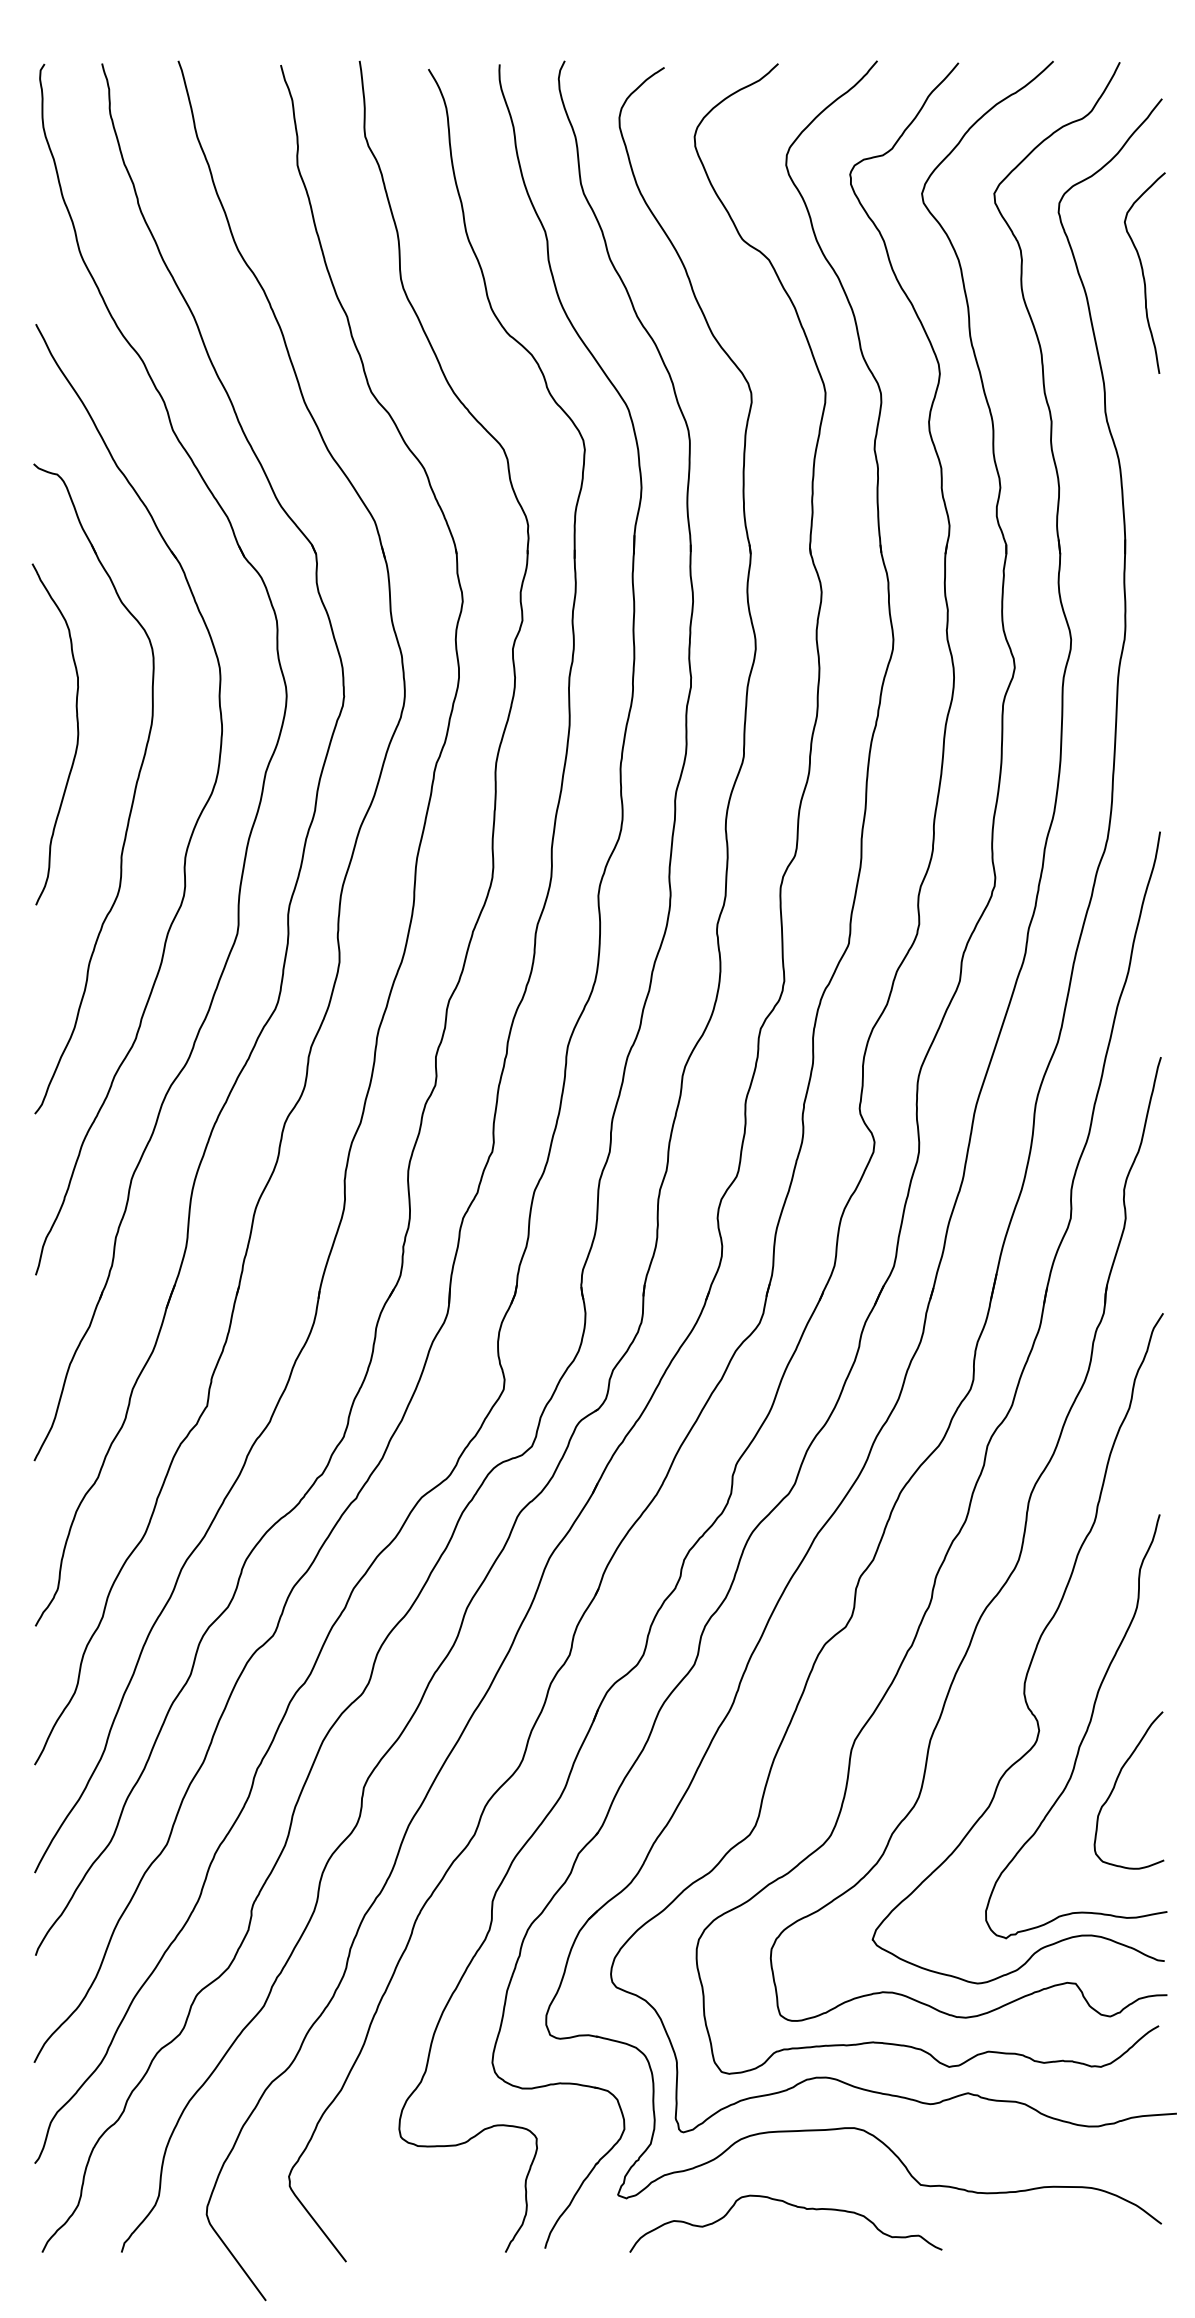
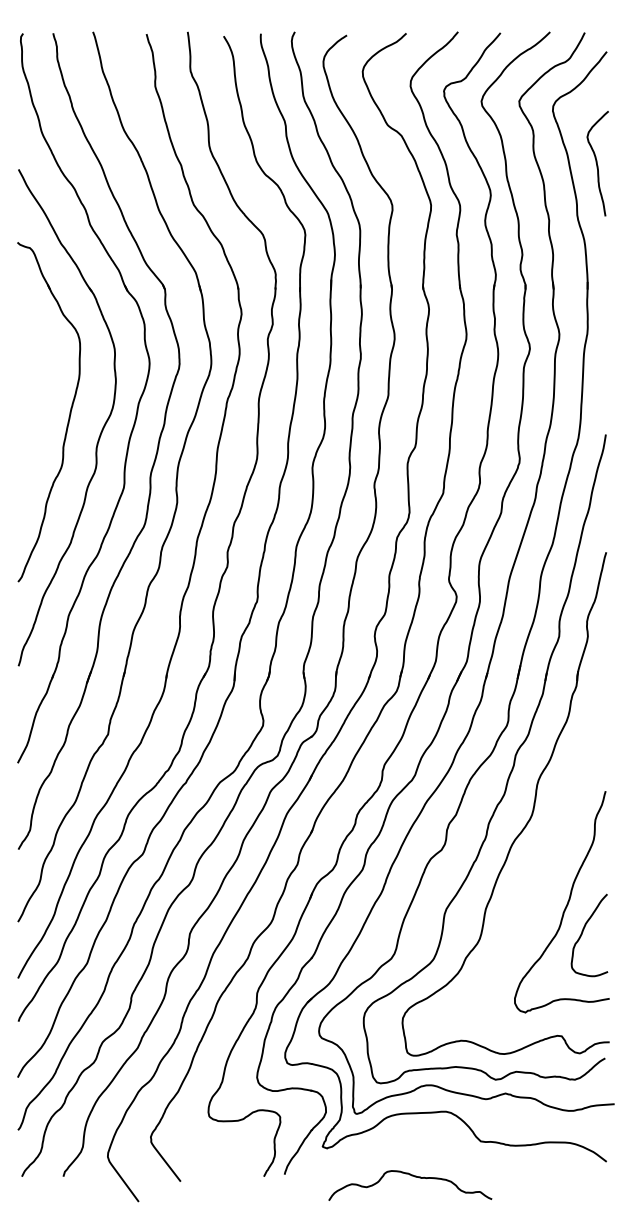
curve: (1144, 272) -> (597, 163), moved
curve: (75, 734) -> (39, 383), removed
curve: (1031, 1654) -> (538, 864), removed
curve: (793, 2208) -> (414, 1177), moved

